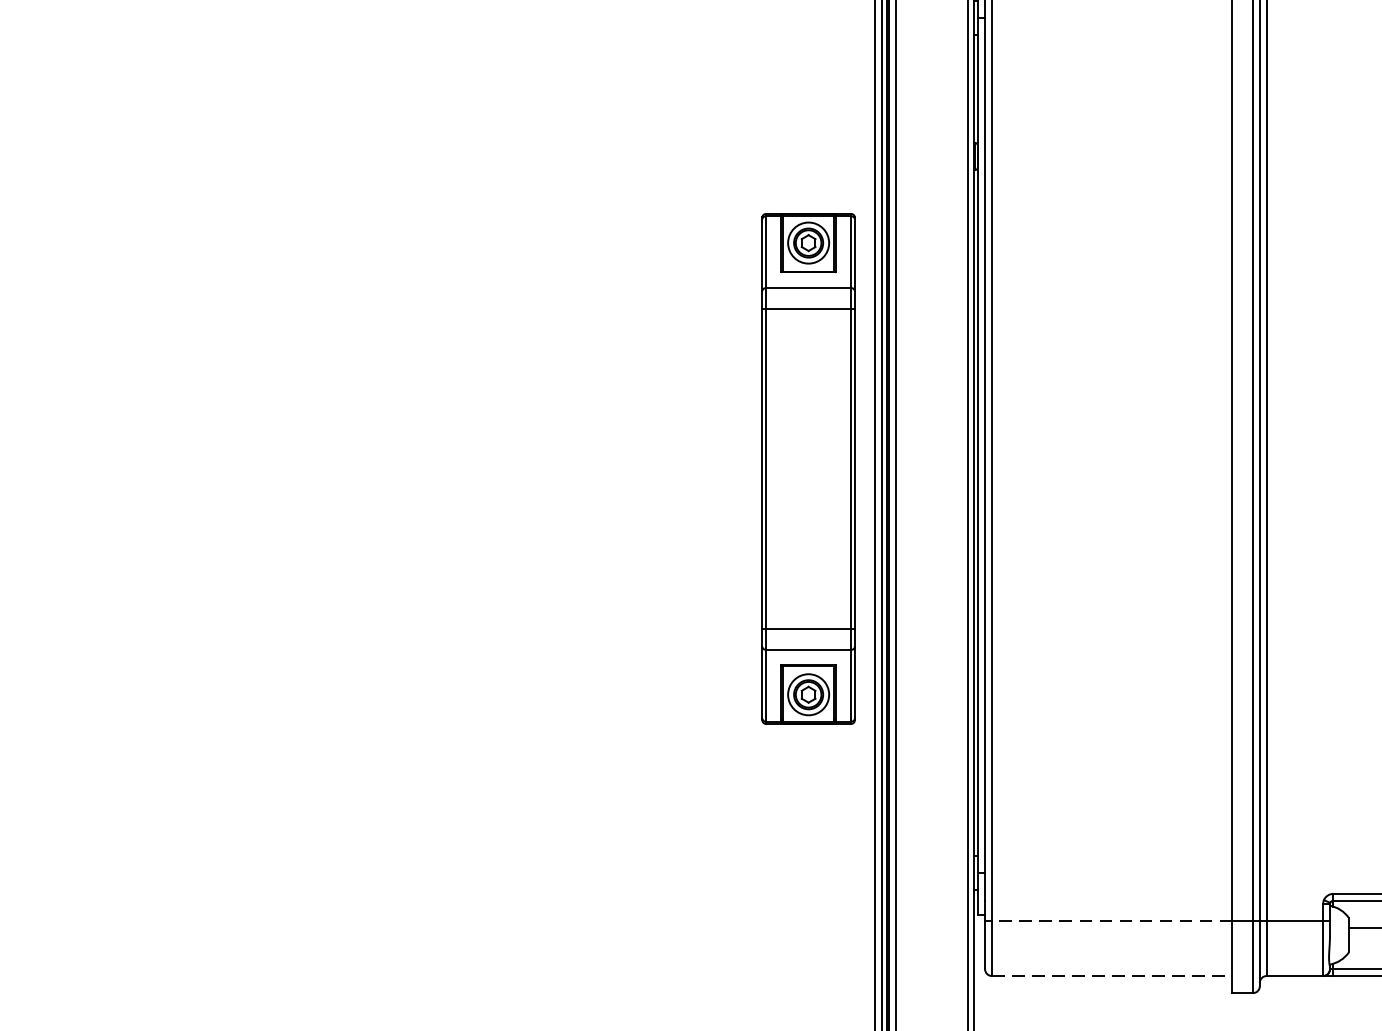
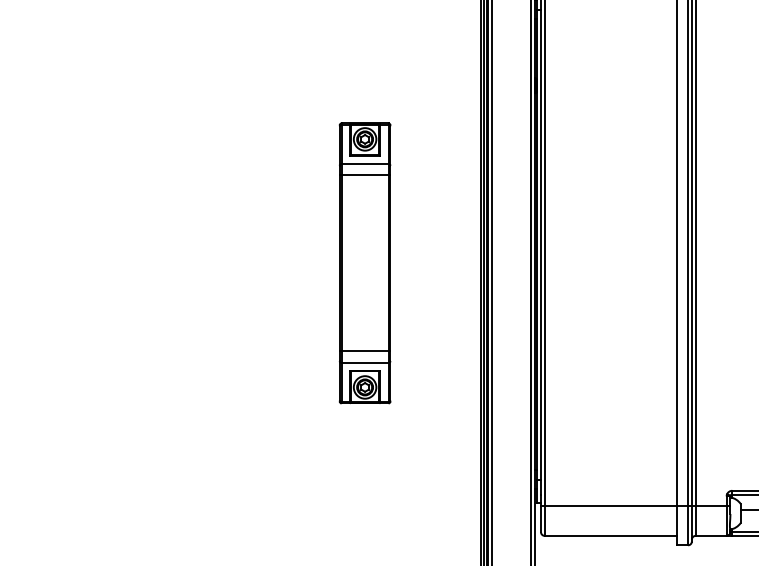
part: (807, 469) -> (364, 263), moved
line: (1111, 920) -> (610, 505), dashed -> solid
line: (1113, 975) -> (611, 535), dashed -> solid

